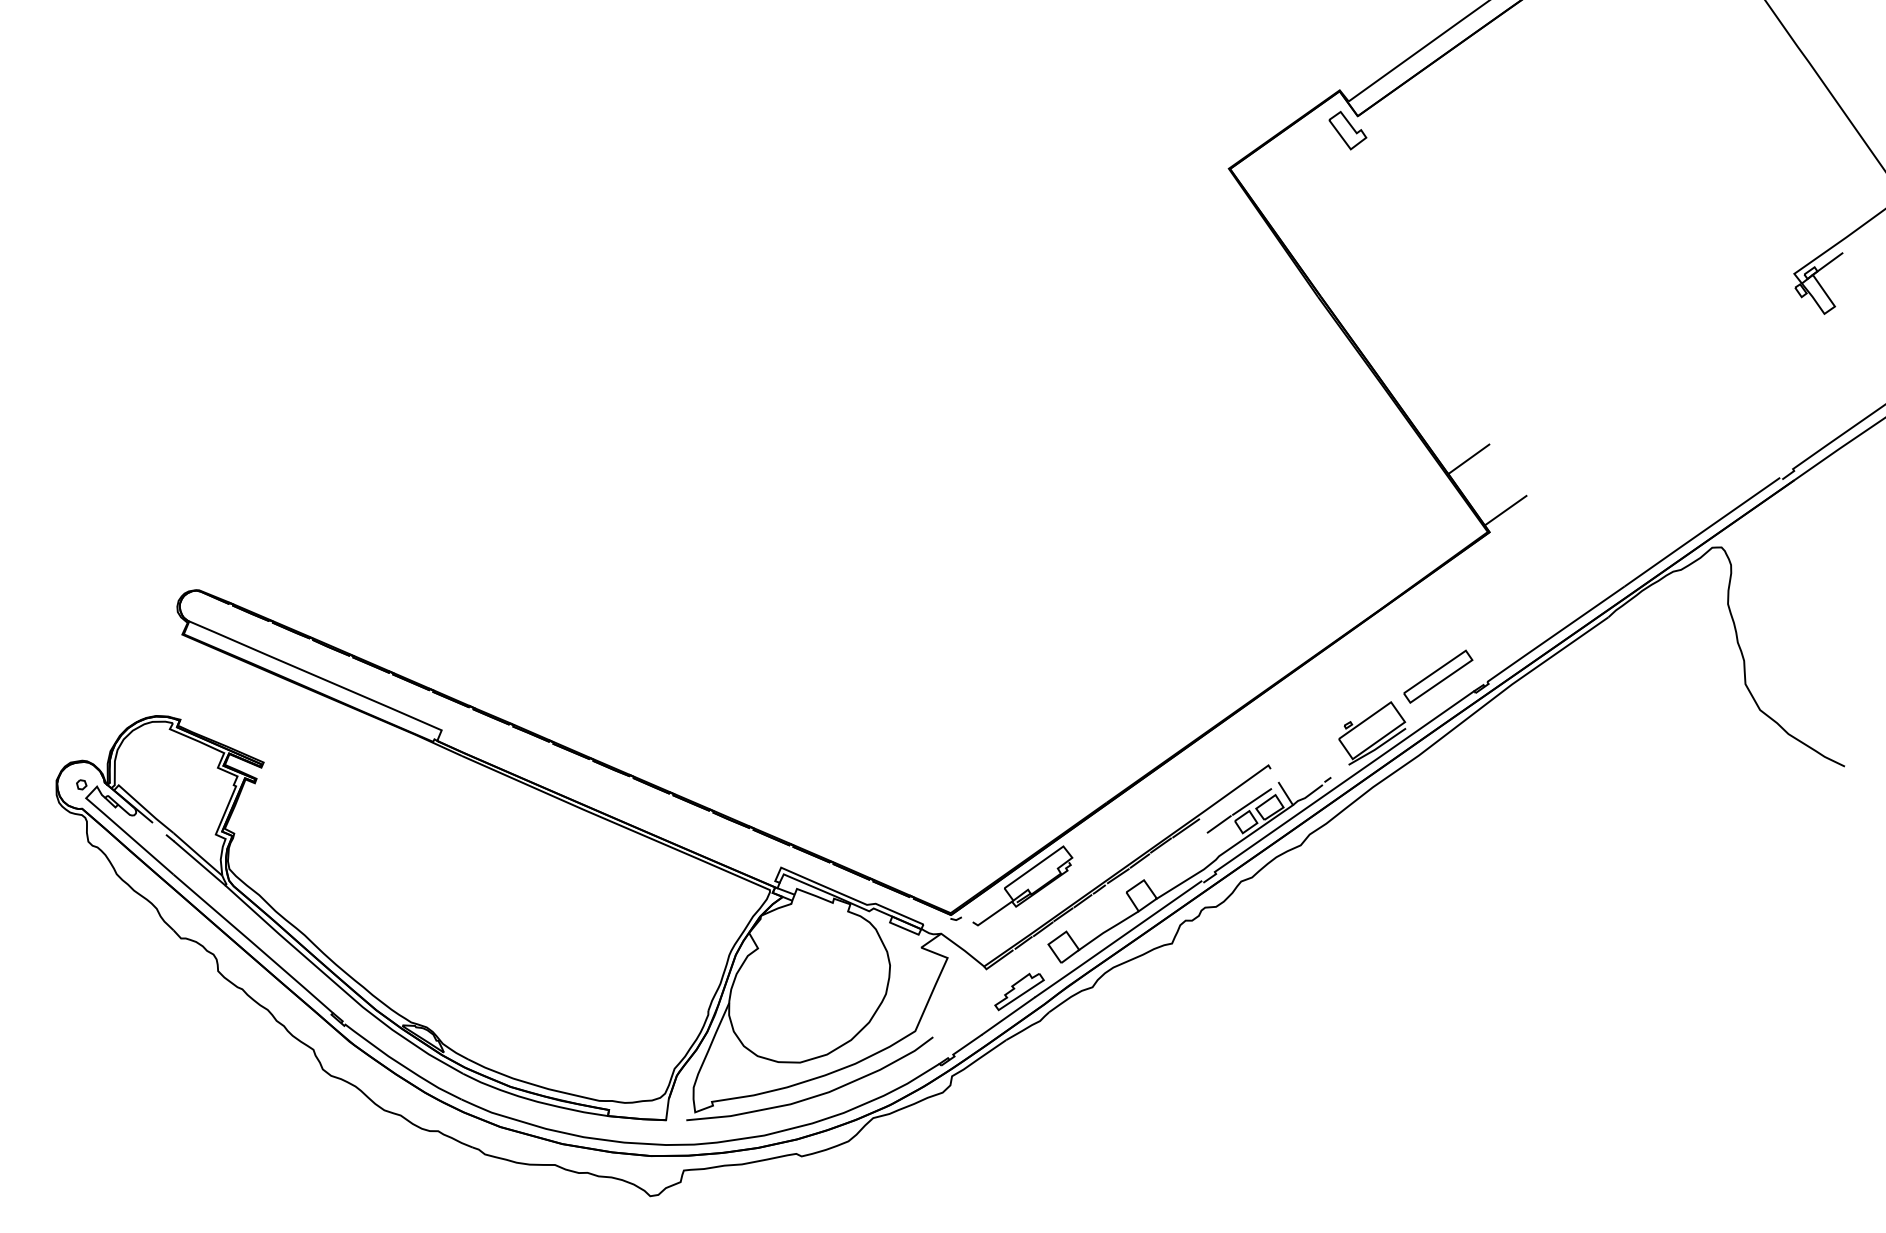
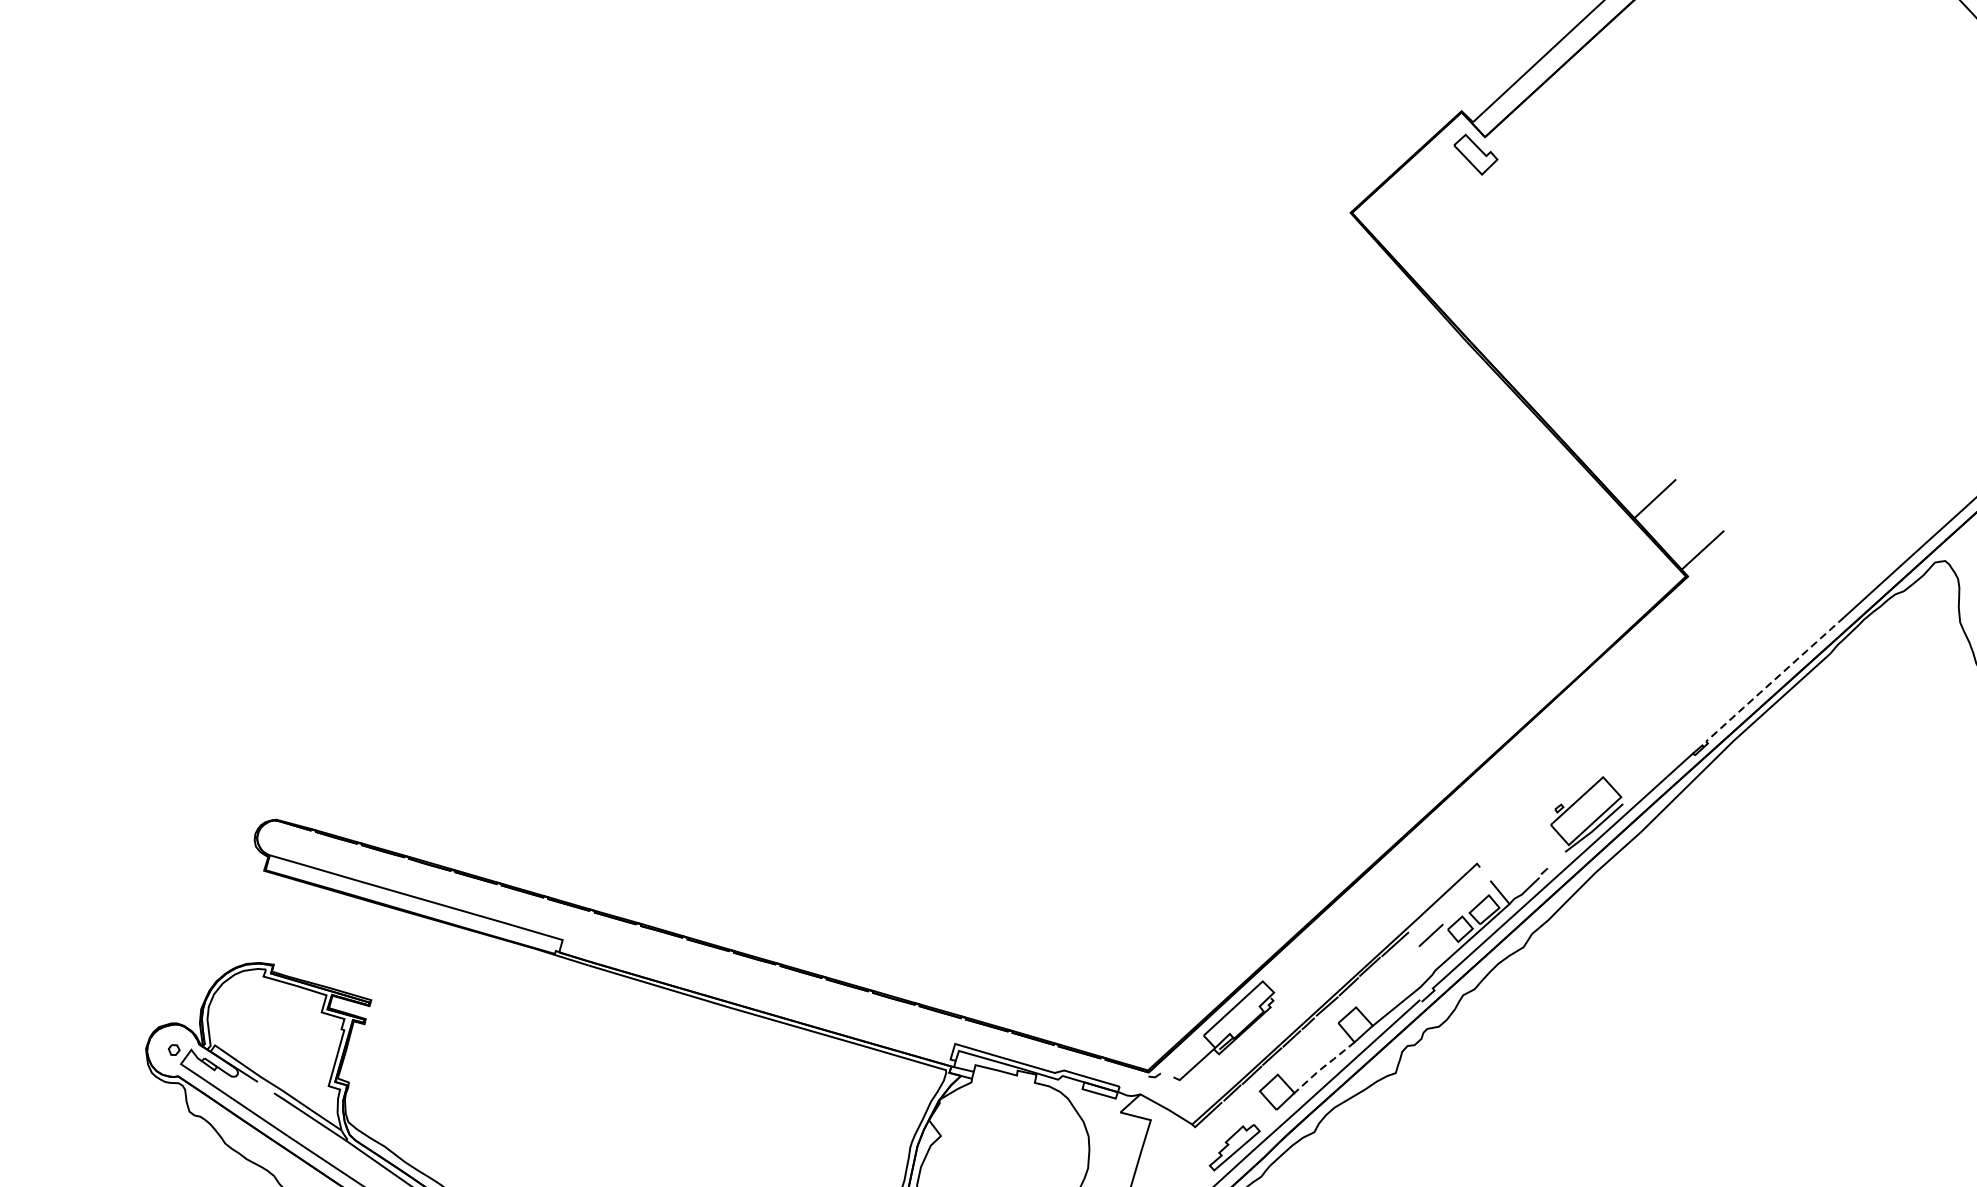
line: (1555, 634) -> (1774, 679), solid -> dashed
part: (1438, 676) -> (1651, 742), removed
line: (1252, 801) -> (1464, 905), removed
line: (1107, 930) -> (1322, 1067), solid -> dashed

